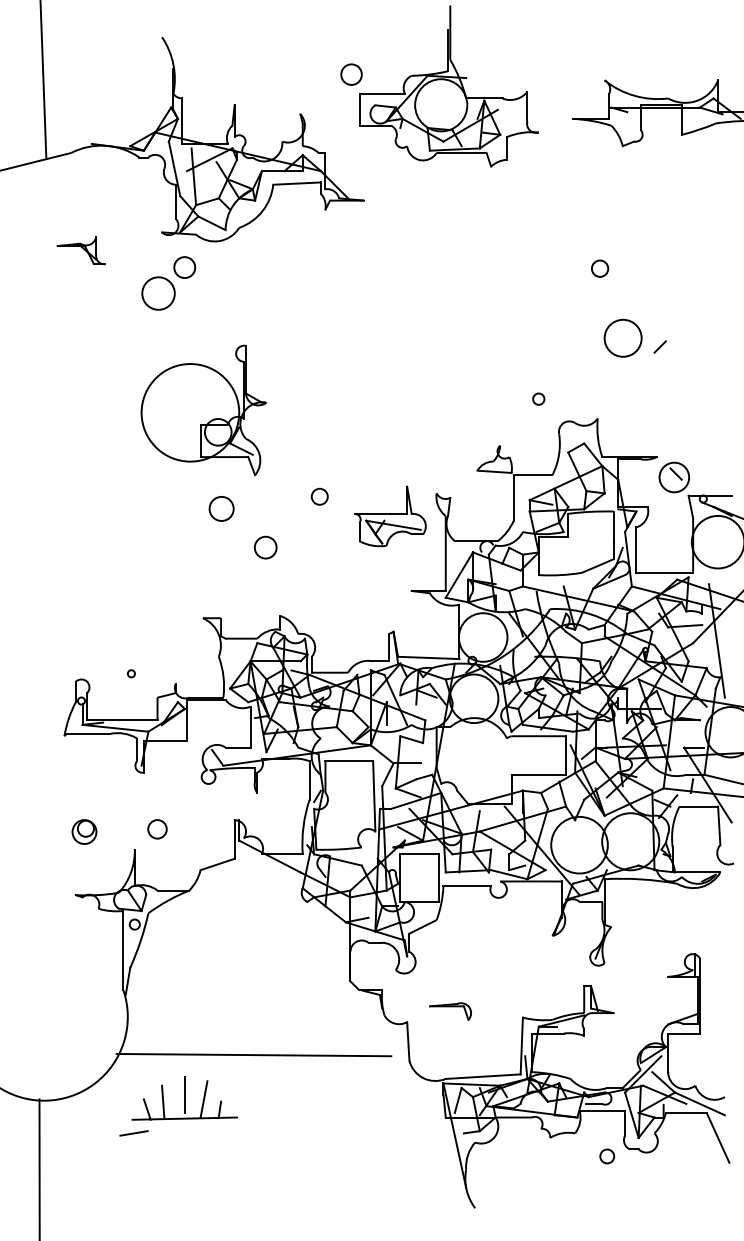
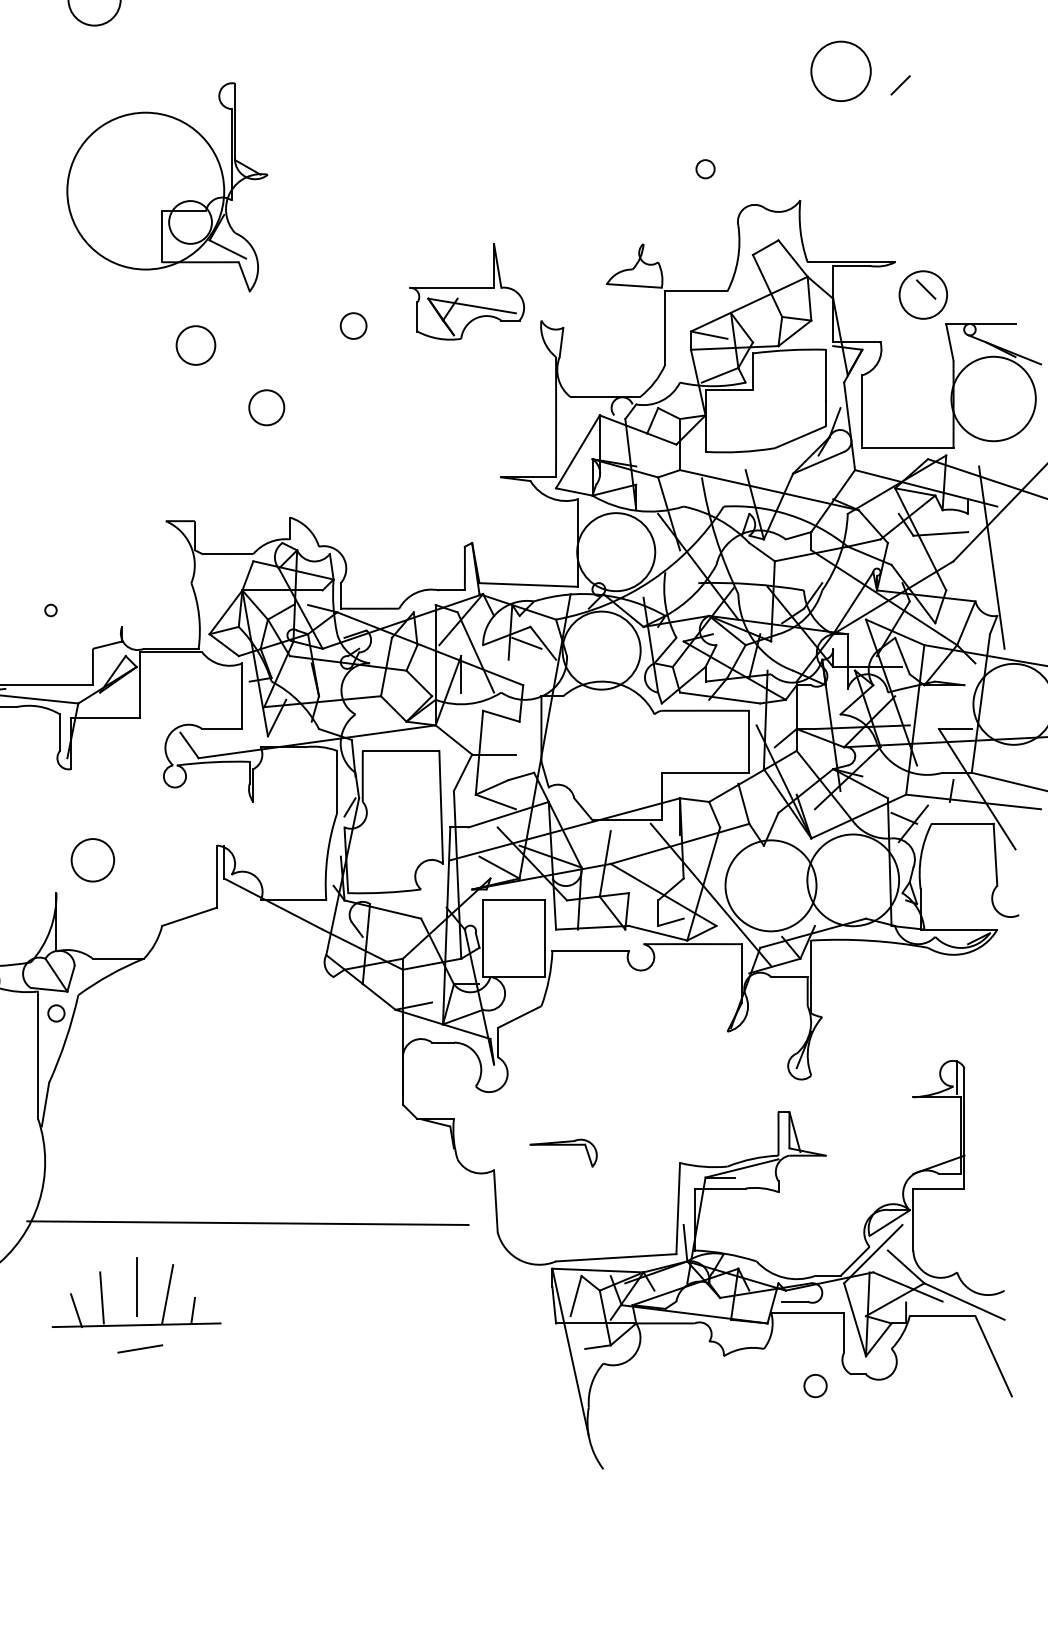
part: (390, 516) -> (467, 291), moved
circle: (157, 829) -> (92, 860), size x1.43
line: (133, 1133) -> (139, 1349), moved

